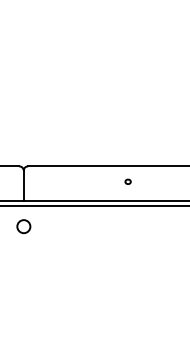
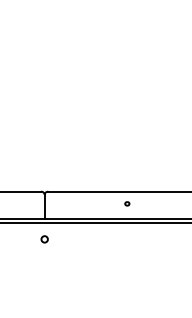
circle: (23, 226) -> (44, 239), size x0.62

